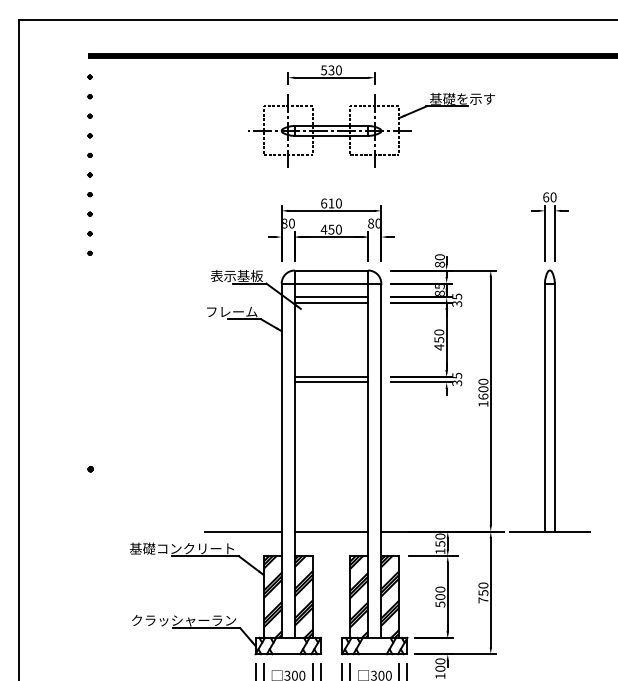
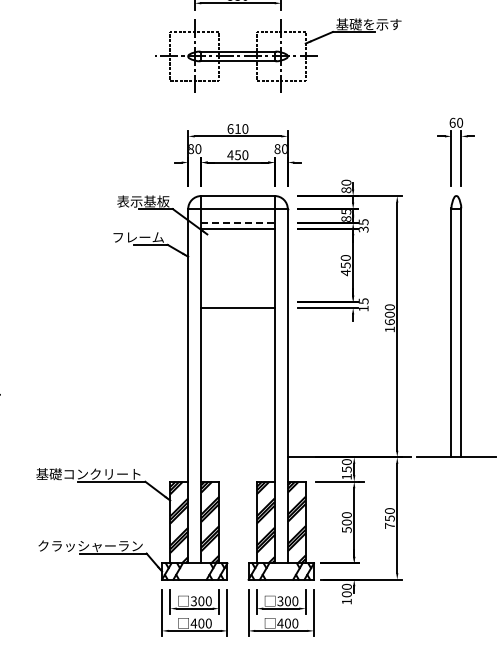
line: (331, 297) -> (237, 223), solid -> dashed
line: (331, 376) -> (237, 302), removed
text: (457, 383) -> (363, 309), 35 -> 15
line: (243, 531) -> (149, 457), removed
line: (331, 531) -> (237, 457), removed

